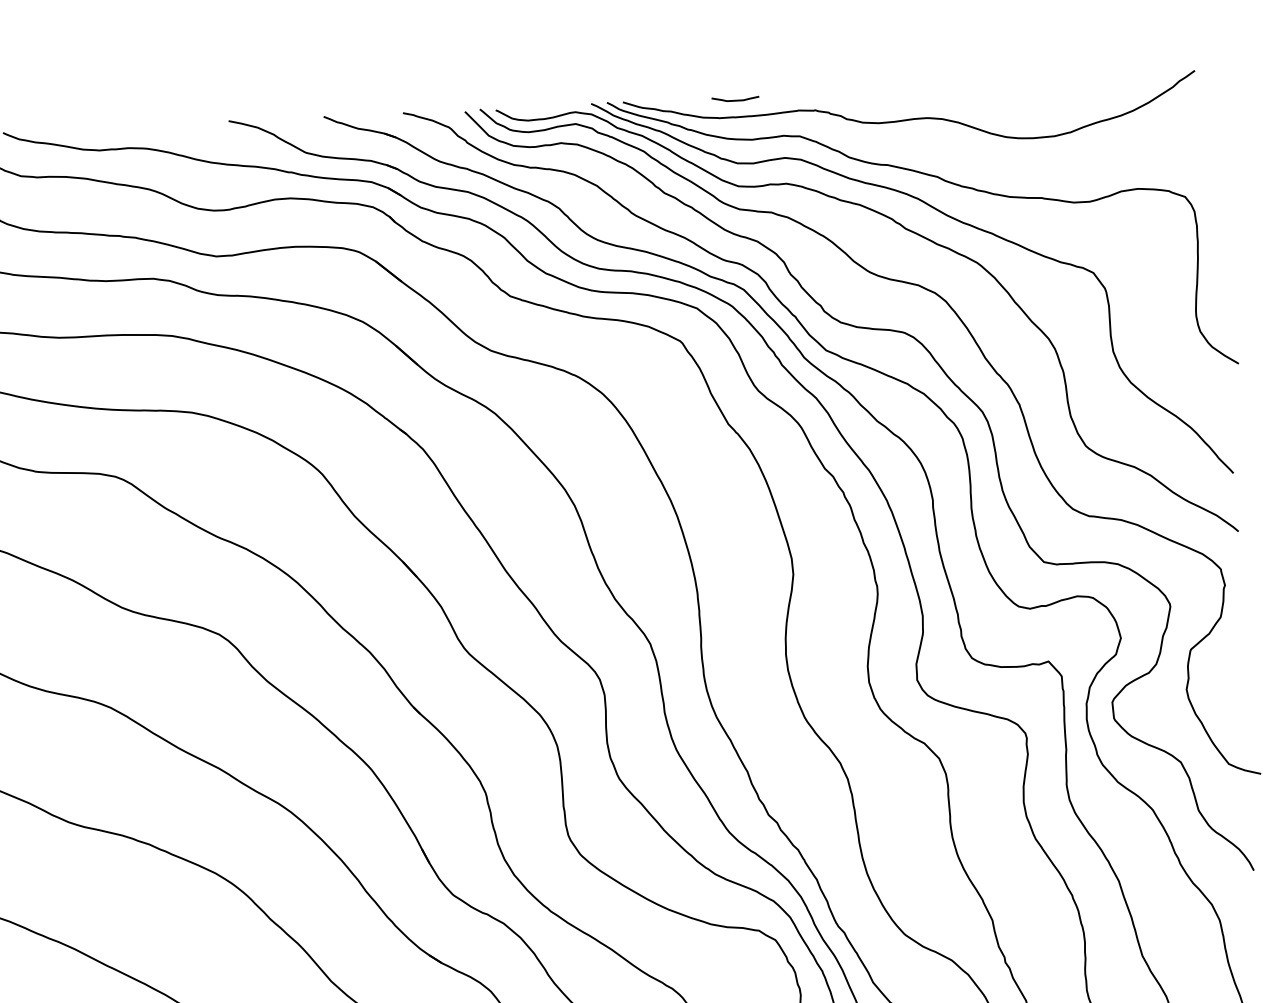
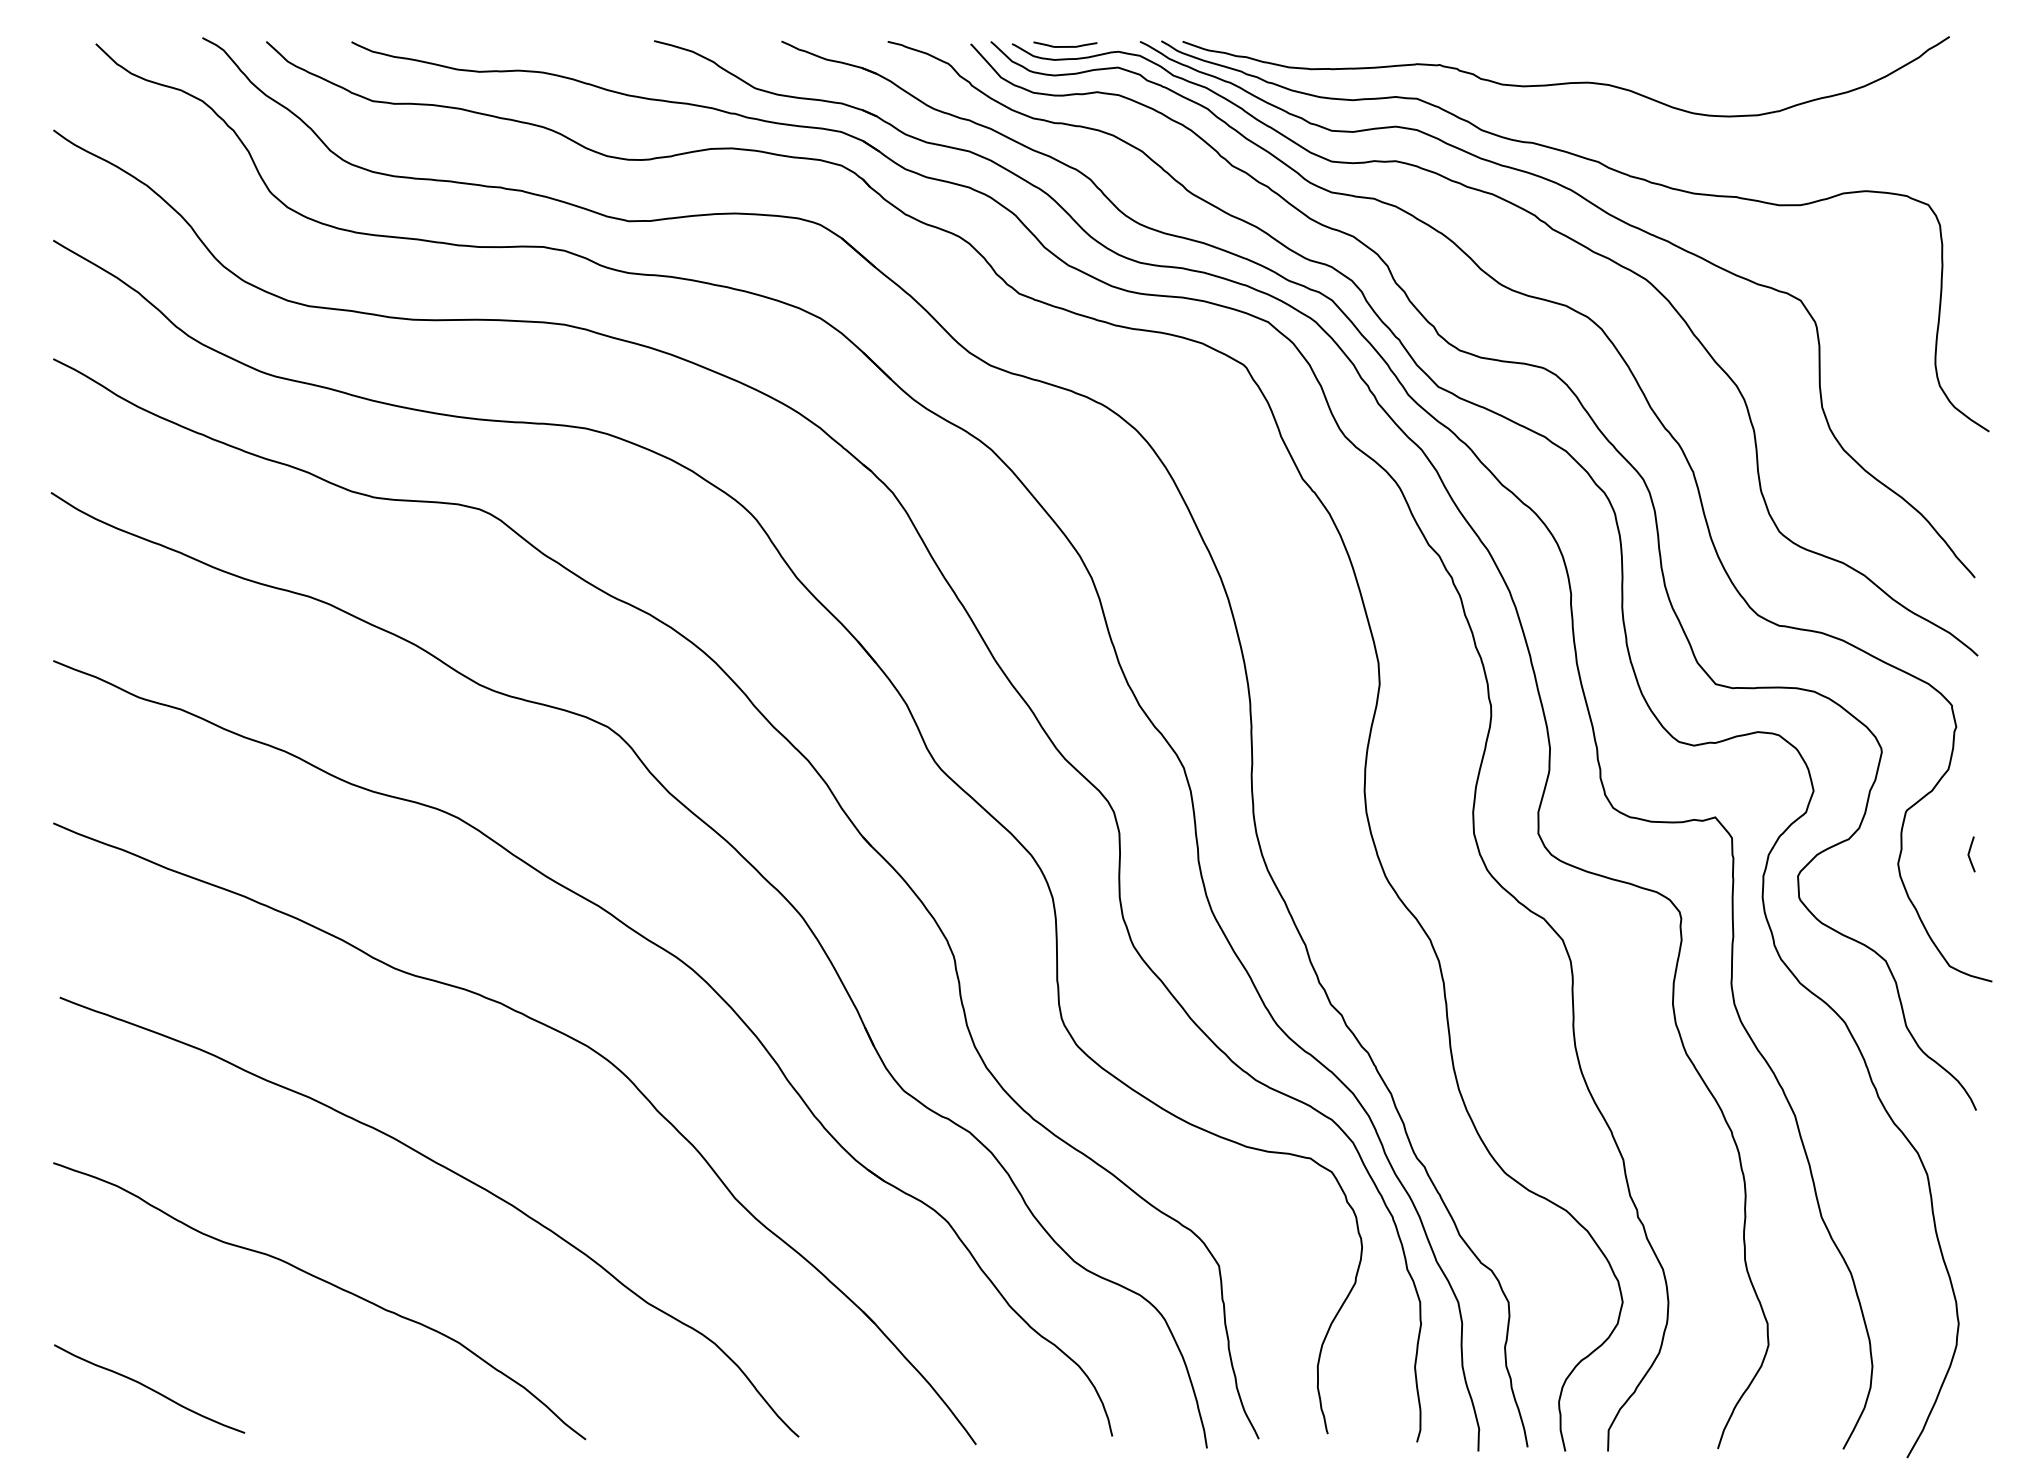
curve: (735, 100) -> (1065, 46), moved
line: (1239, 679) -> (1969, 854), added

